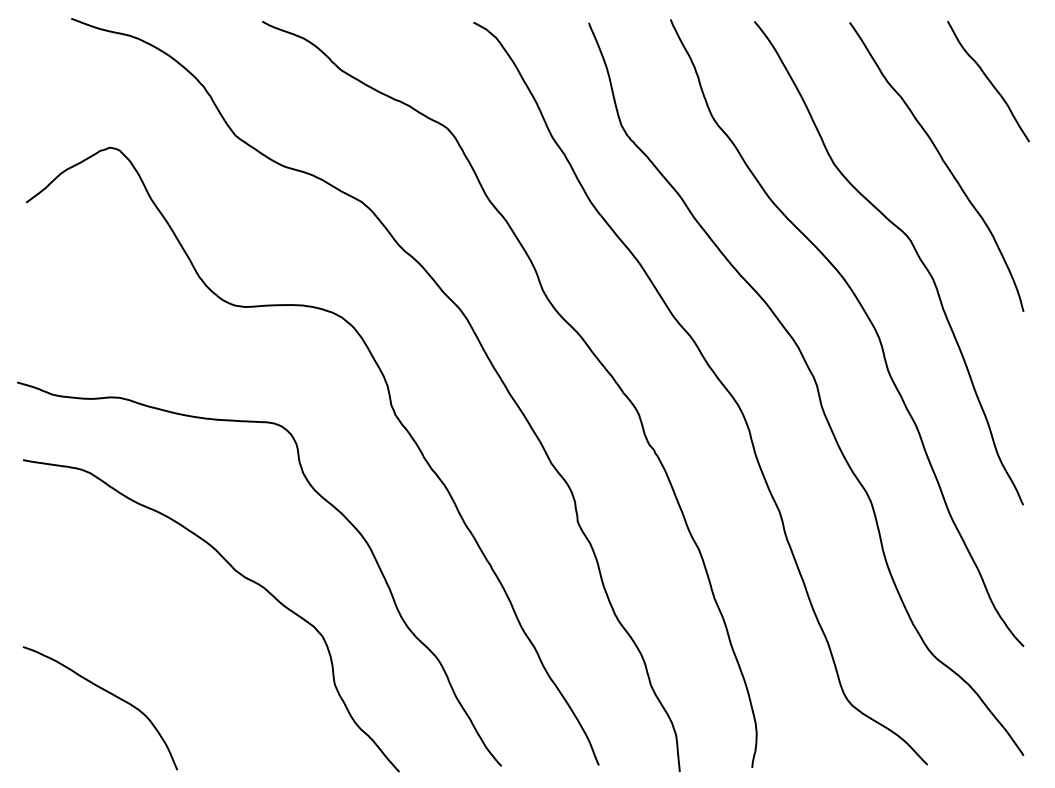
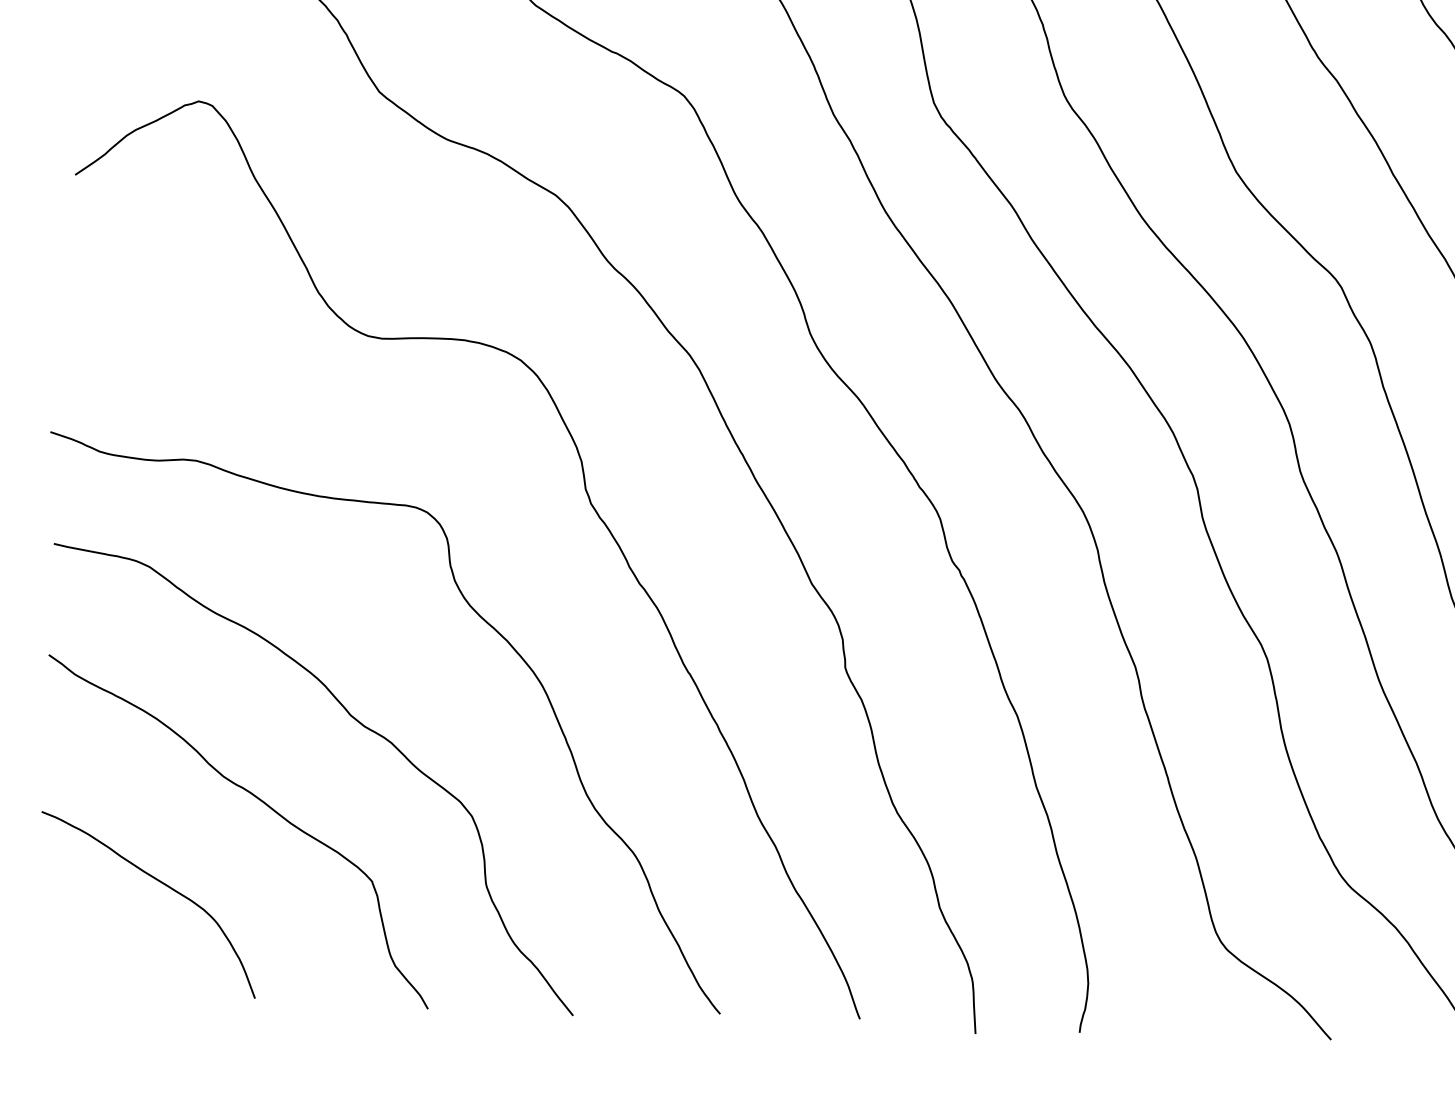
curve: (175, 633) -> (261, 802), added

